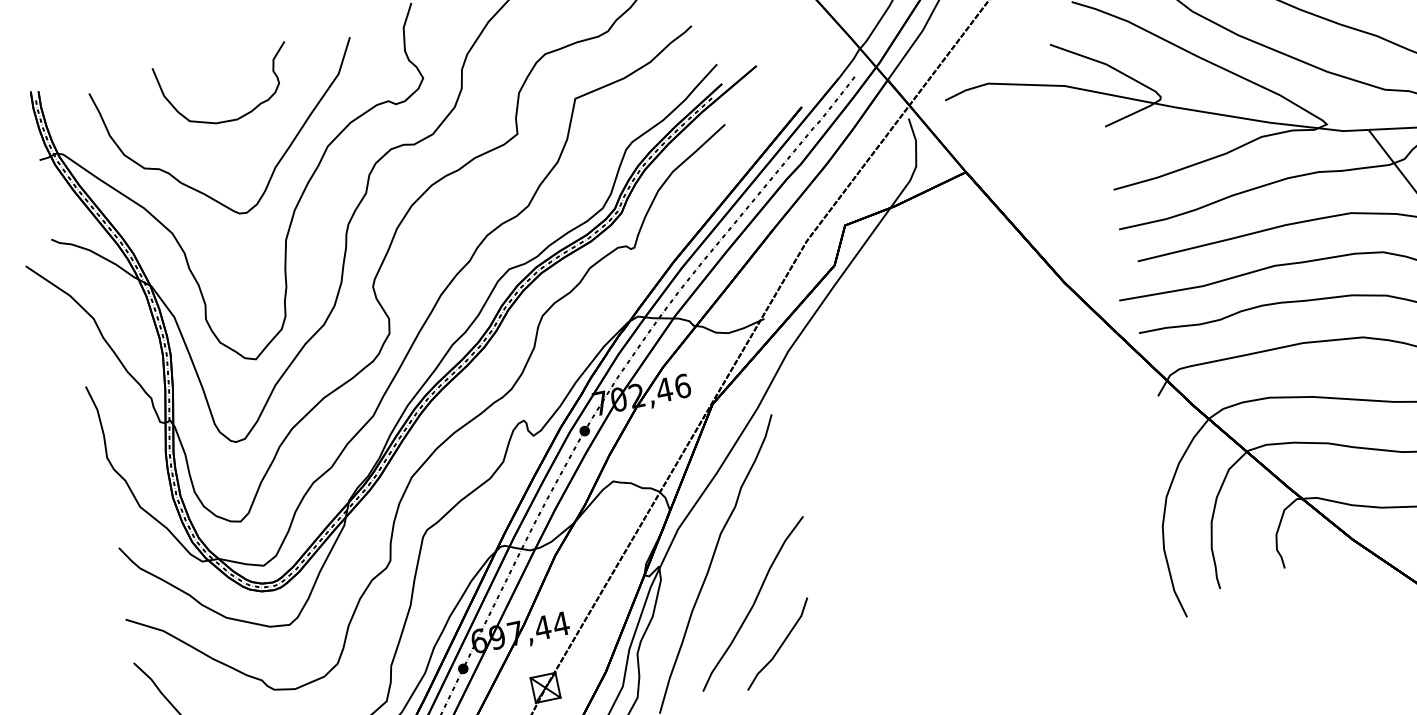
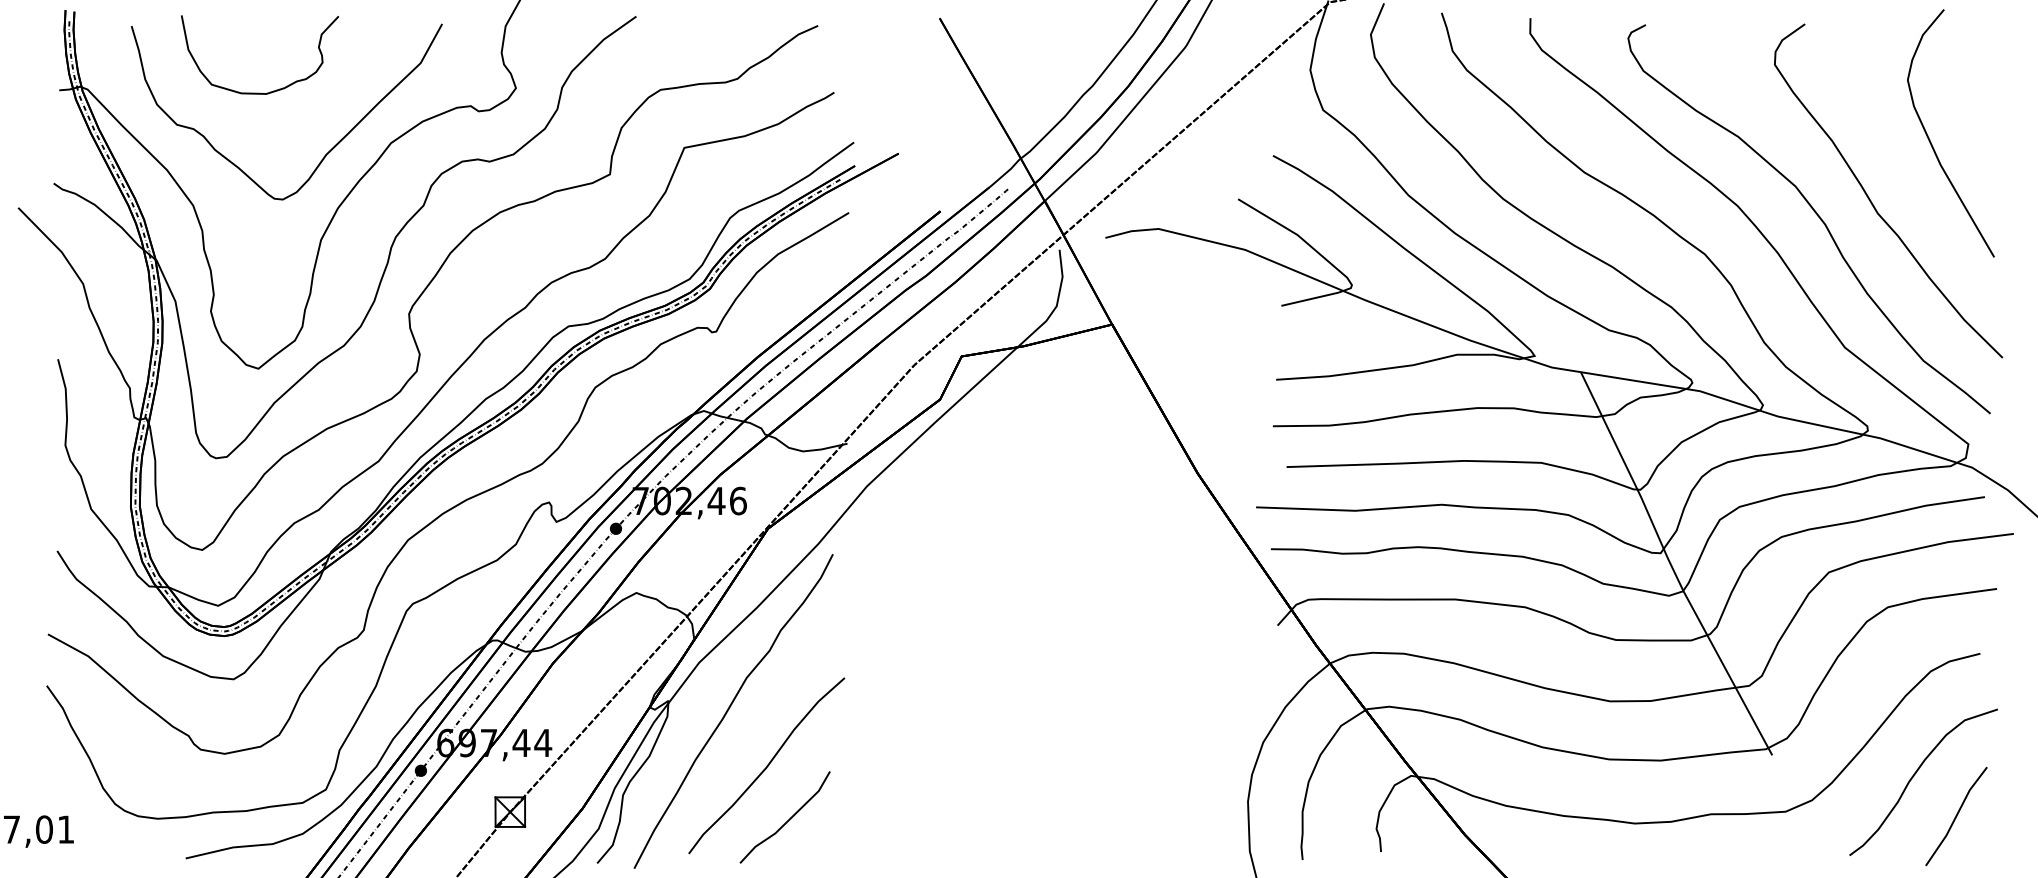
curve: (231, 119) -> (259, 92), moved

